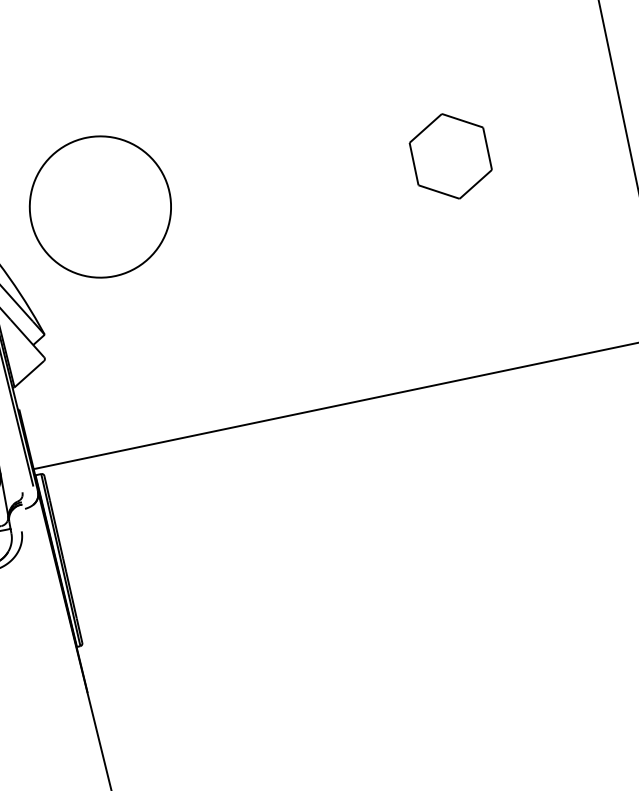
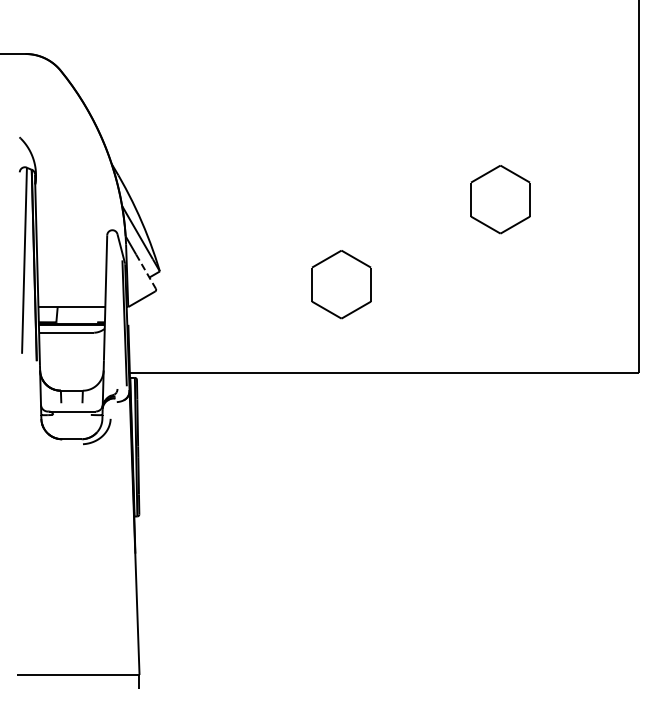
part: (99, 206) -> (222, 181), removed
part: (274, 303) -> (341, 284), added
line: (28, 338) -> (146, 271), solid -> dashed

